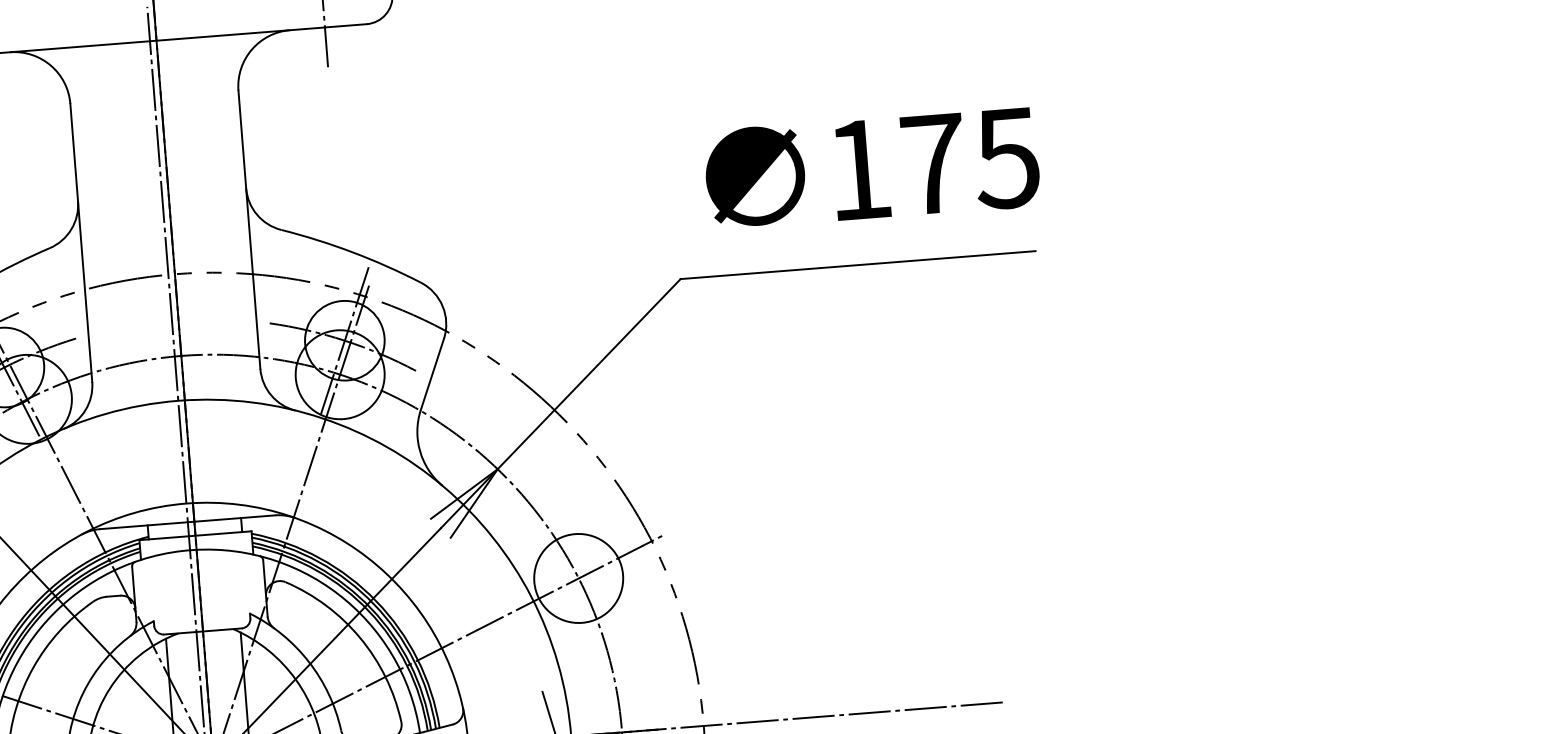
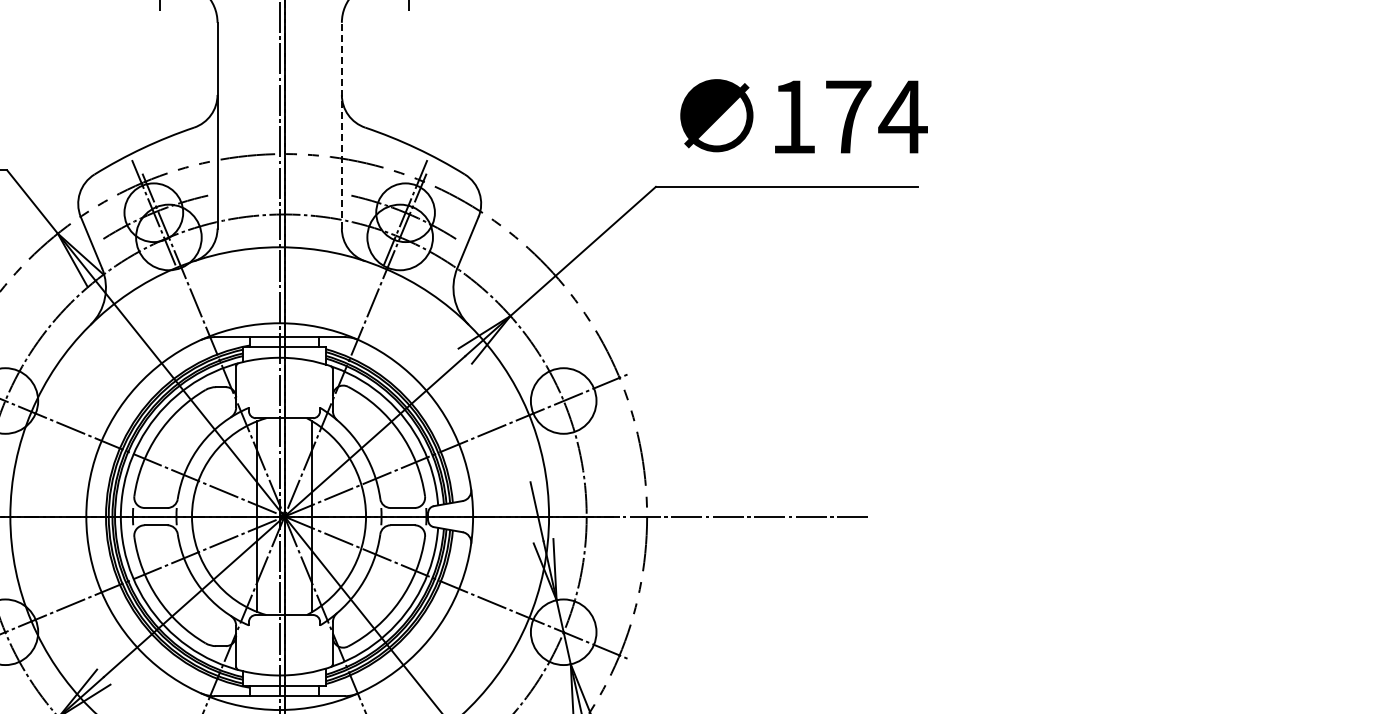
text: (1006, 159) -> (902, 117), 175 -> 174
line: (248, 229) -> (341, 125), solid -> dashed

